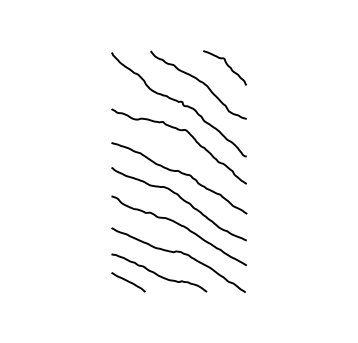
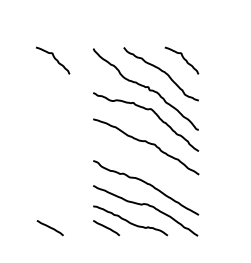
curve: (61, 65) -> (54, 58), added
curve: (182, 200) -> (148, 164), removed
curve: (56, 282) -> (50, 228), added

